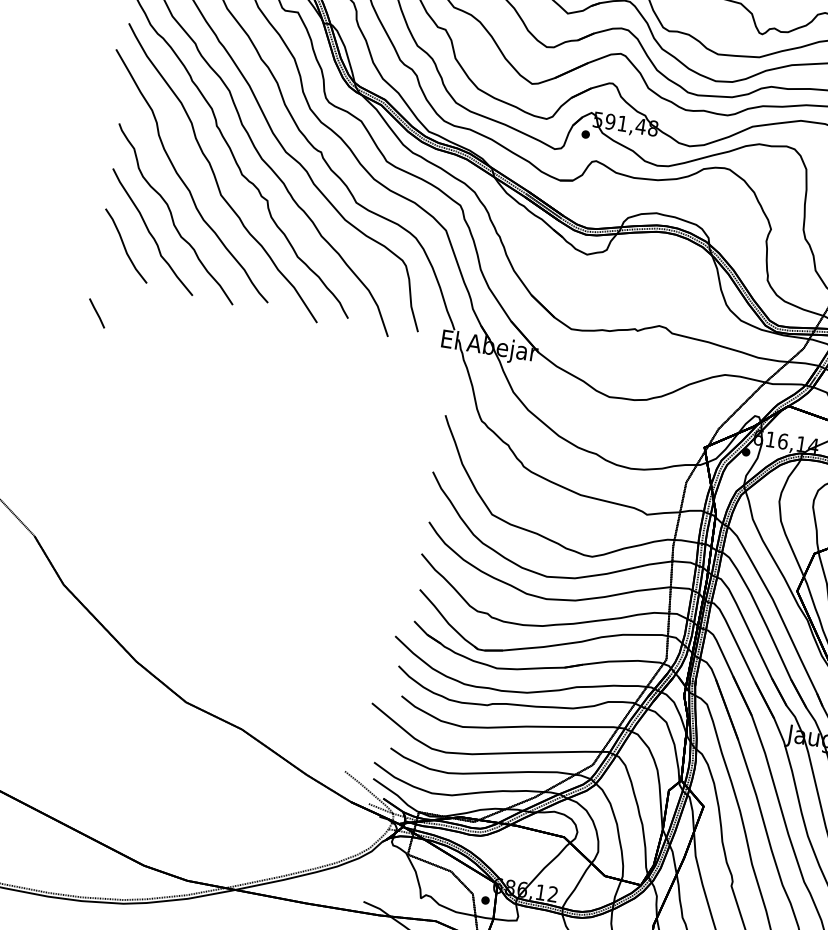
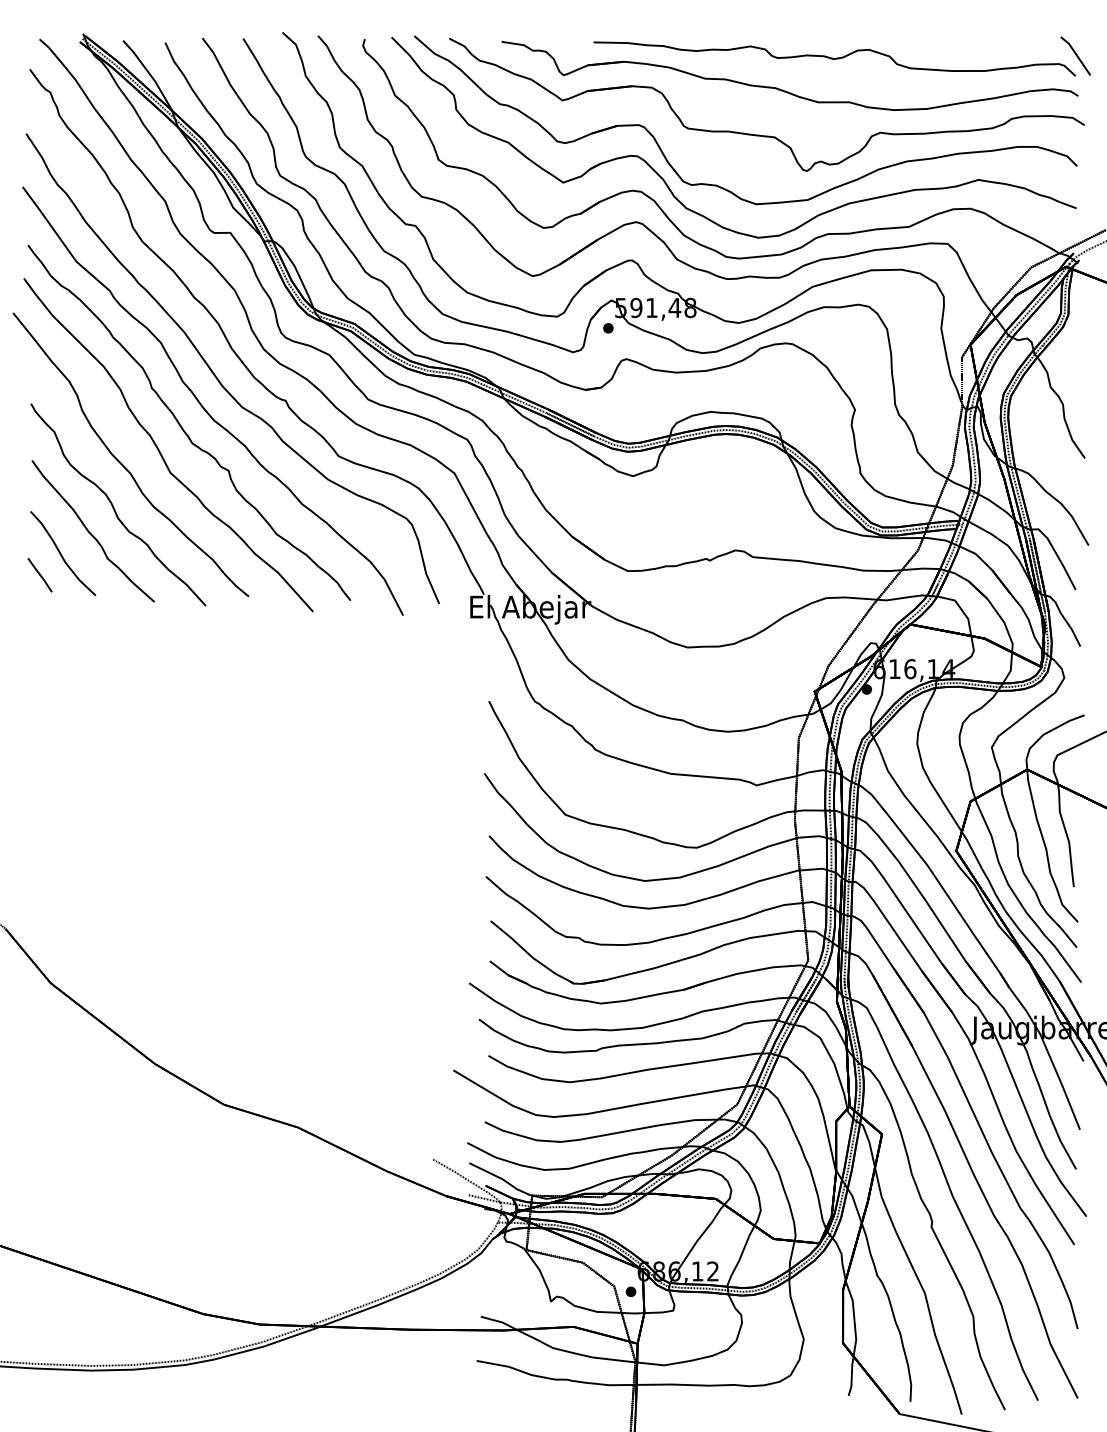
line: (96, 313) -> (39, 575), moved

